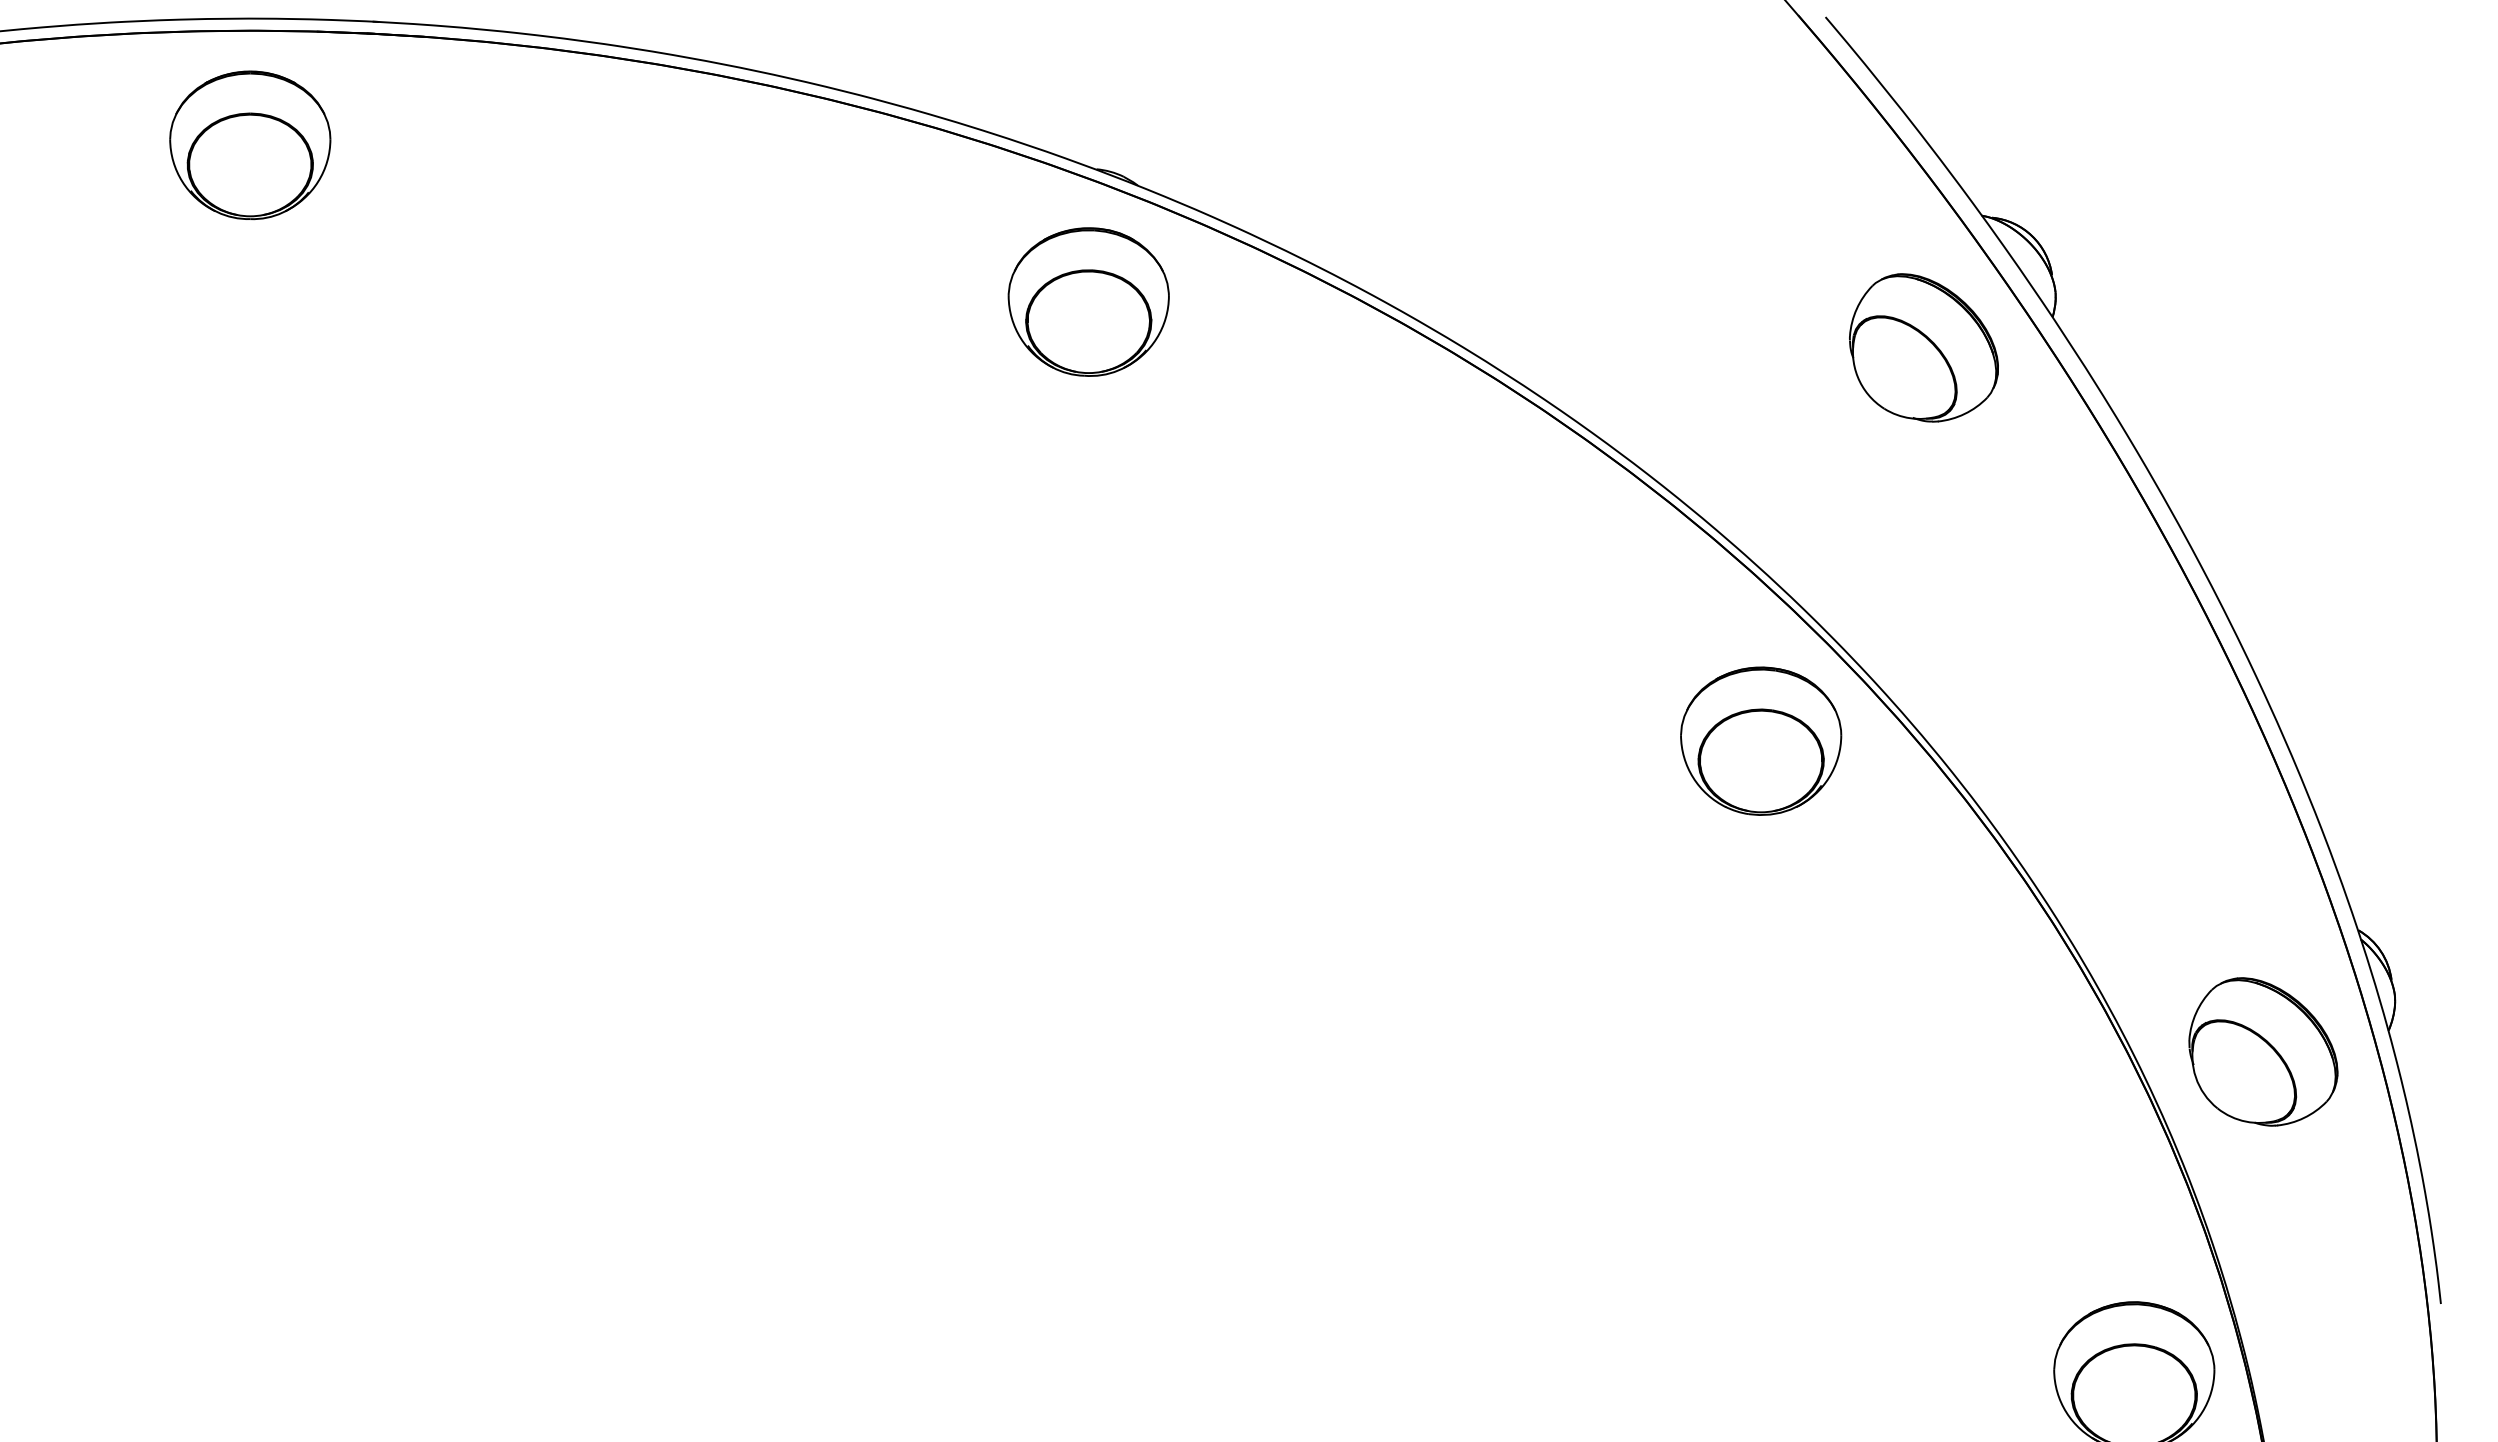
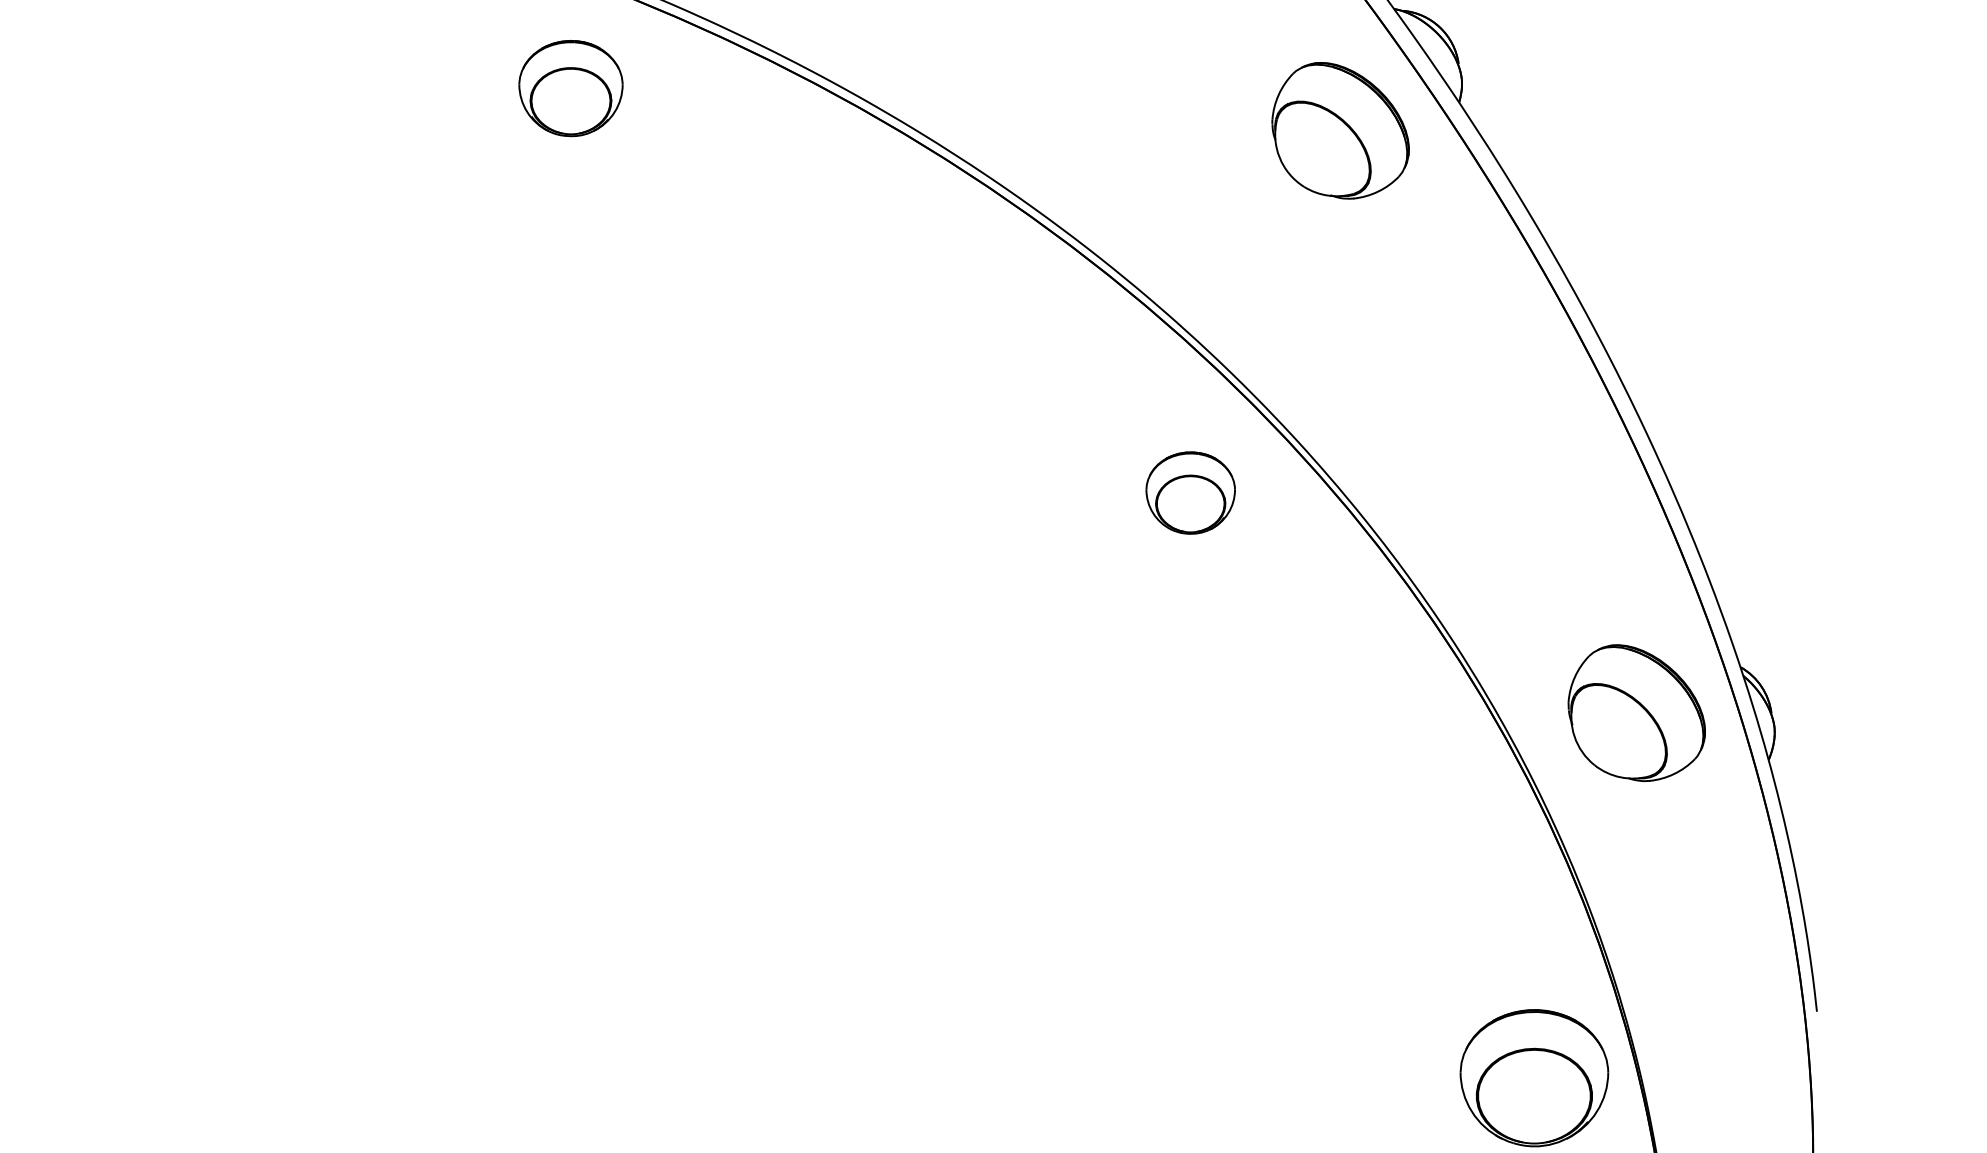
part: (1088, 301) -> (570, 88), size x0.7
part: (1761, 740) -> (1190, 492), size x0.6
part: (2263, 1051) -> (1636, 712), moved

